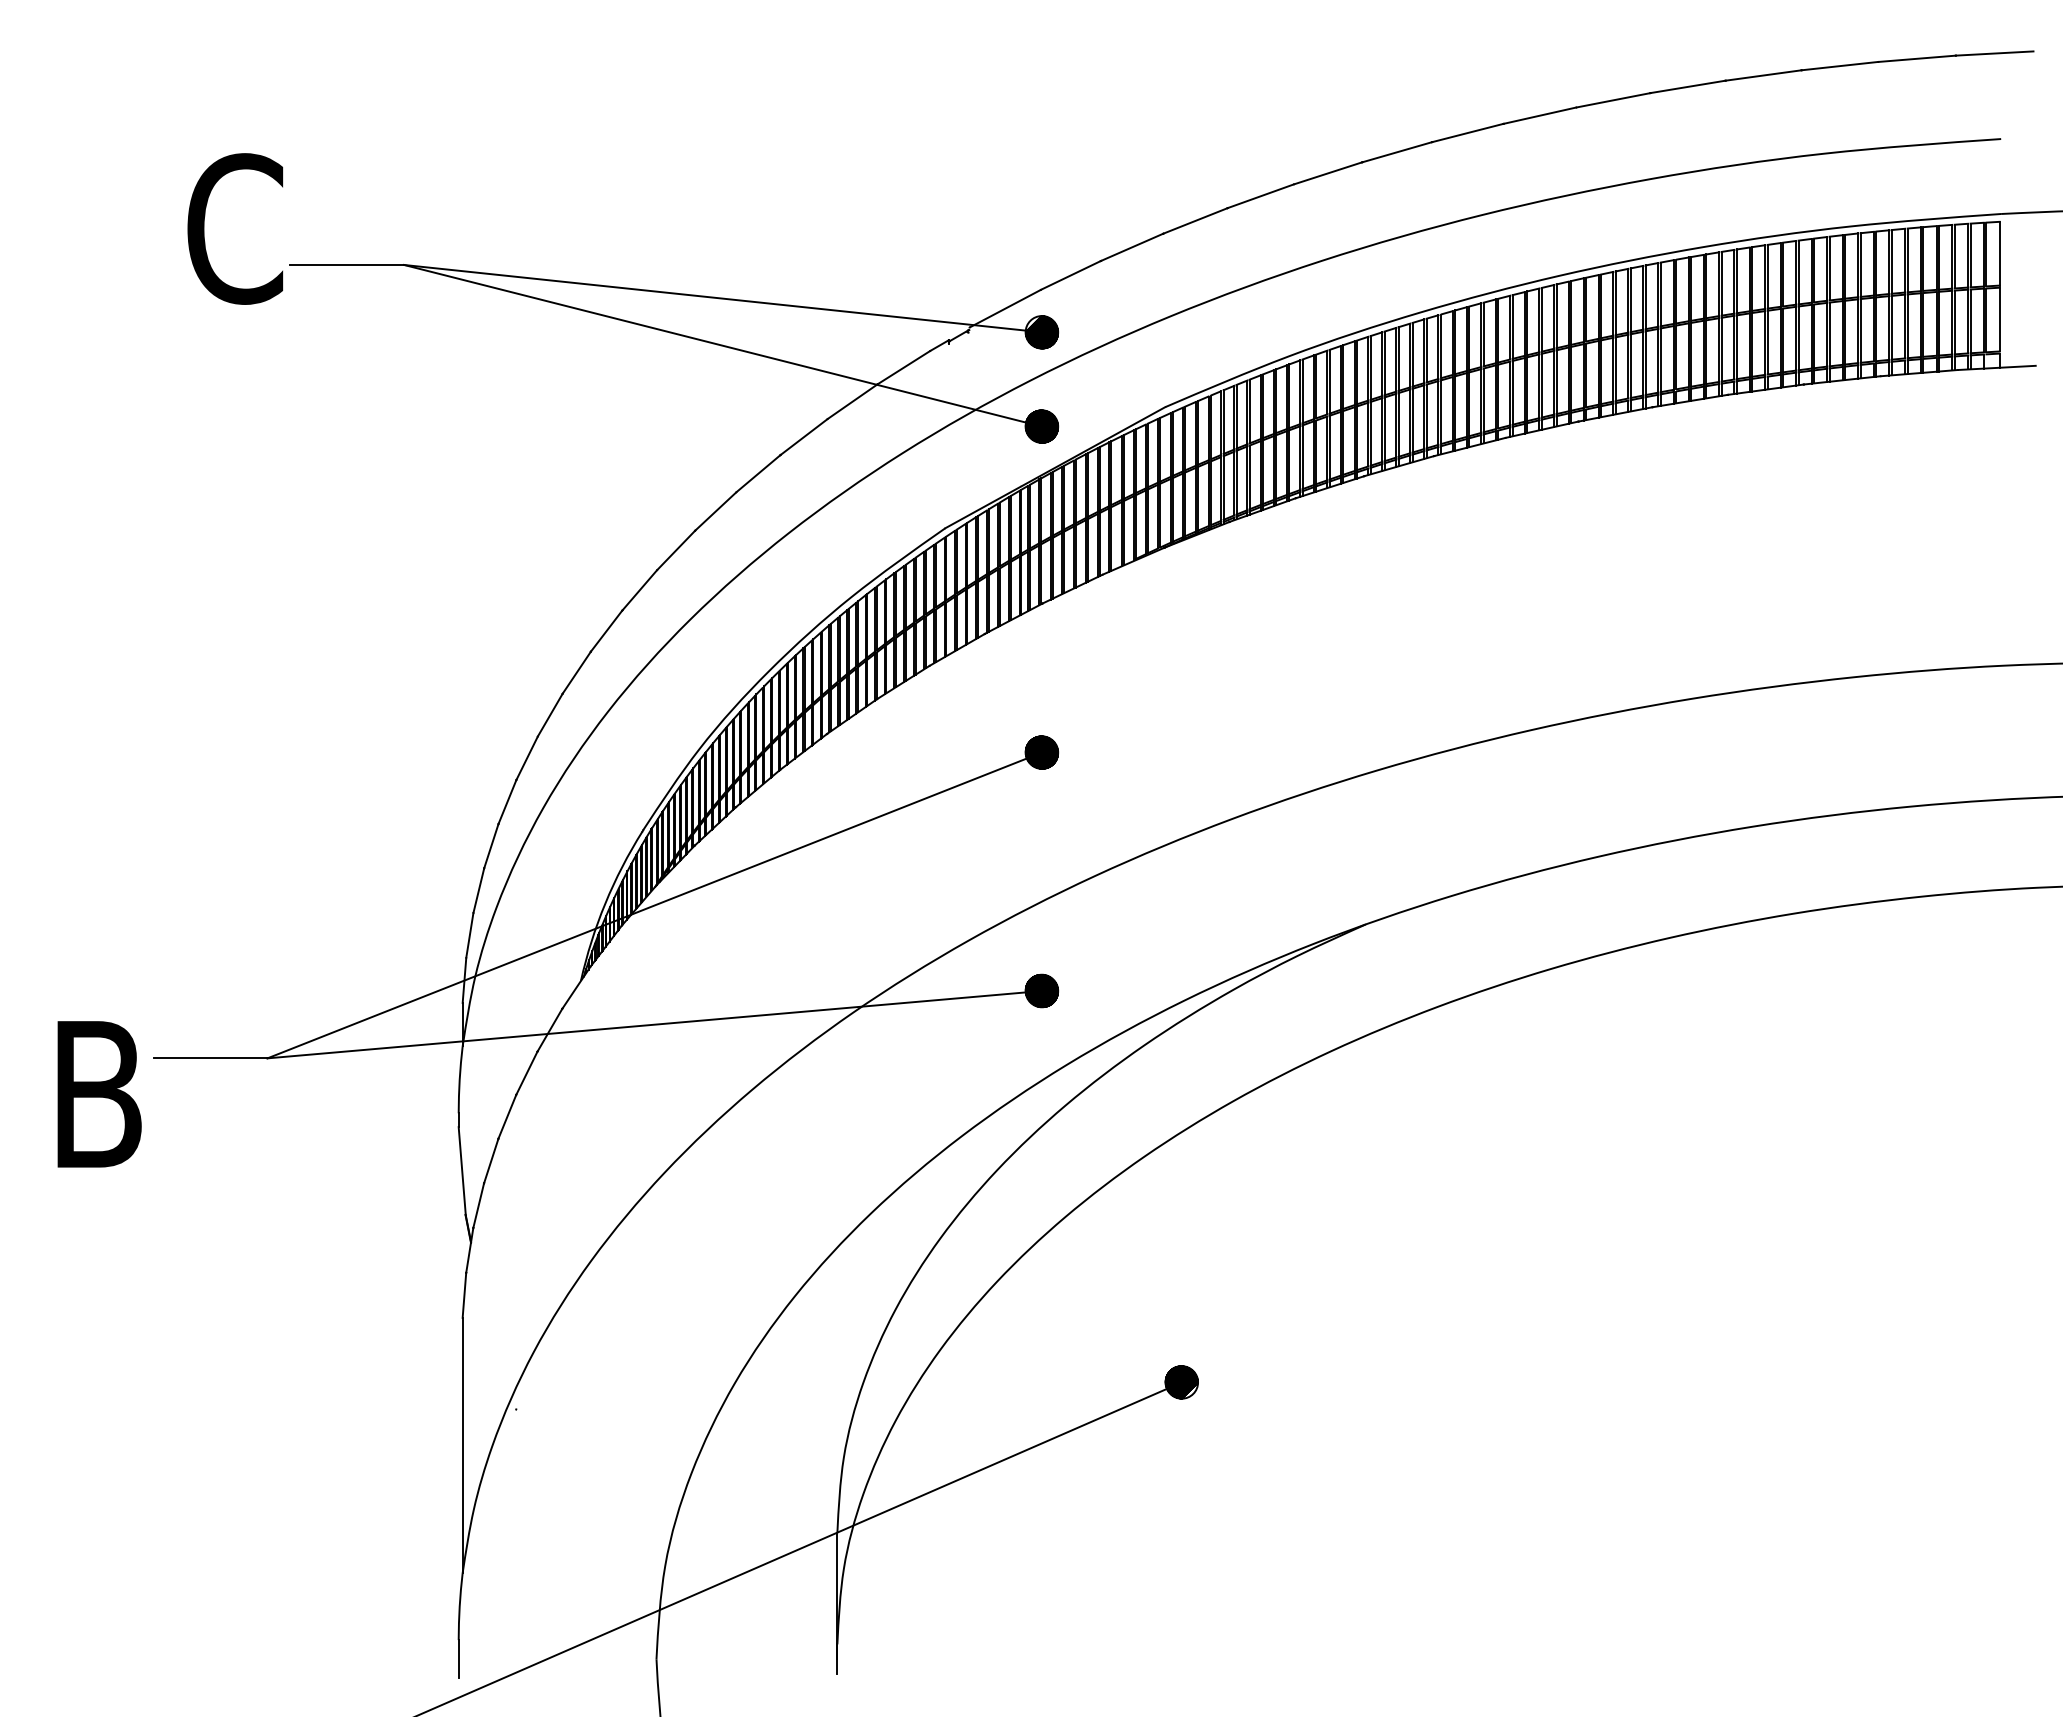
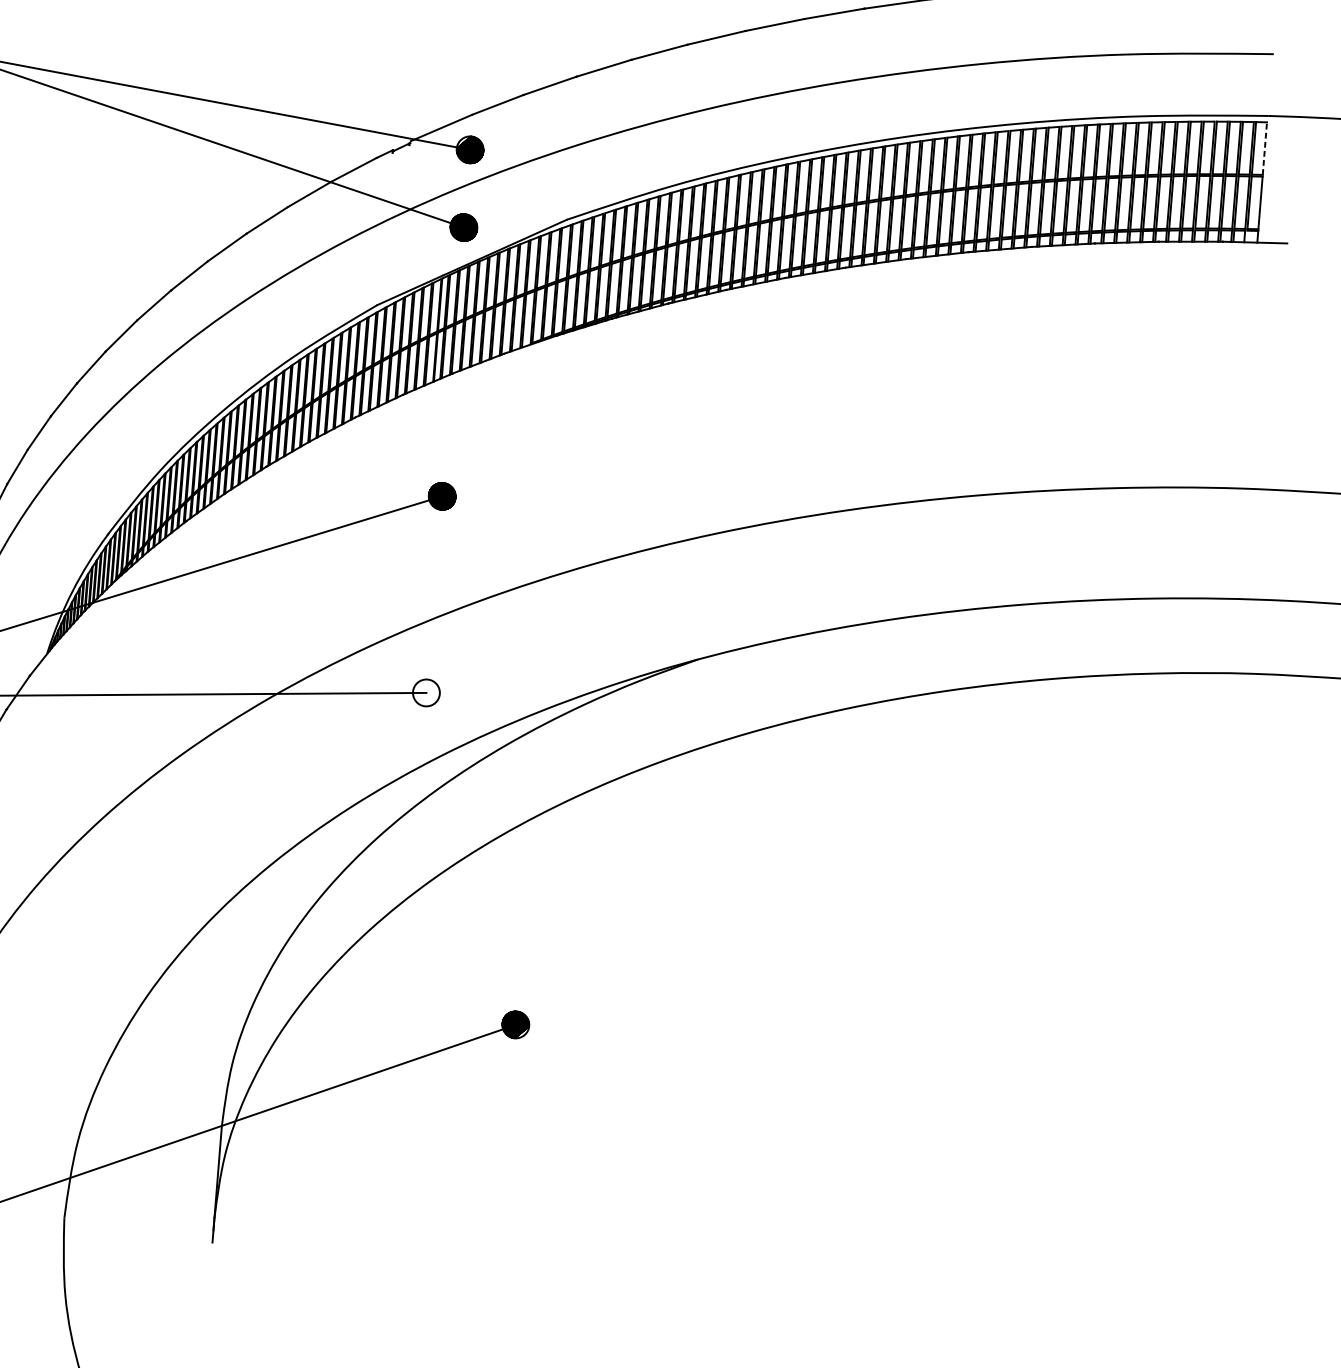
line: (1999, 253) -> (1264, 148), solid -> dashed
hatch: (1041, 990) -> (426, 692), removed

